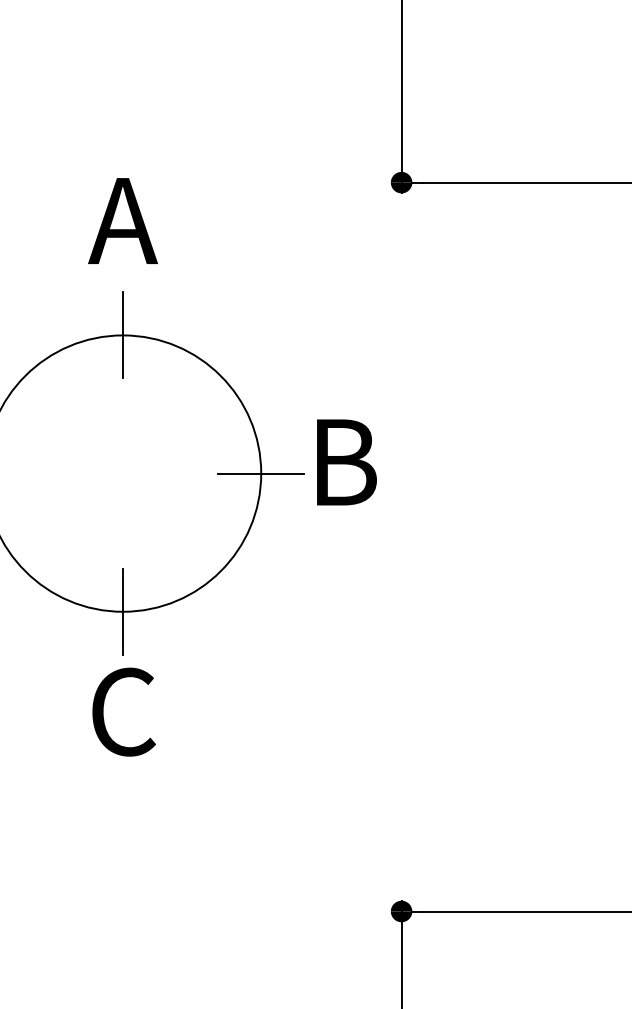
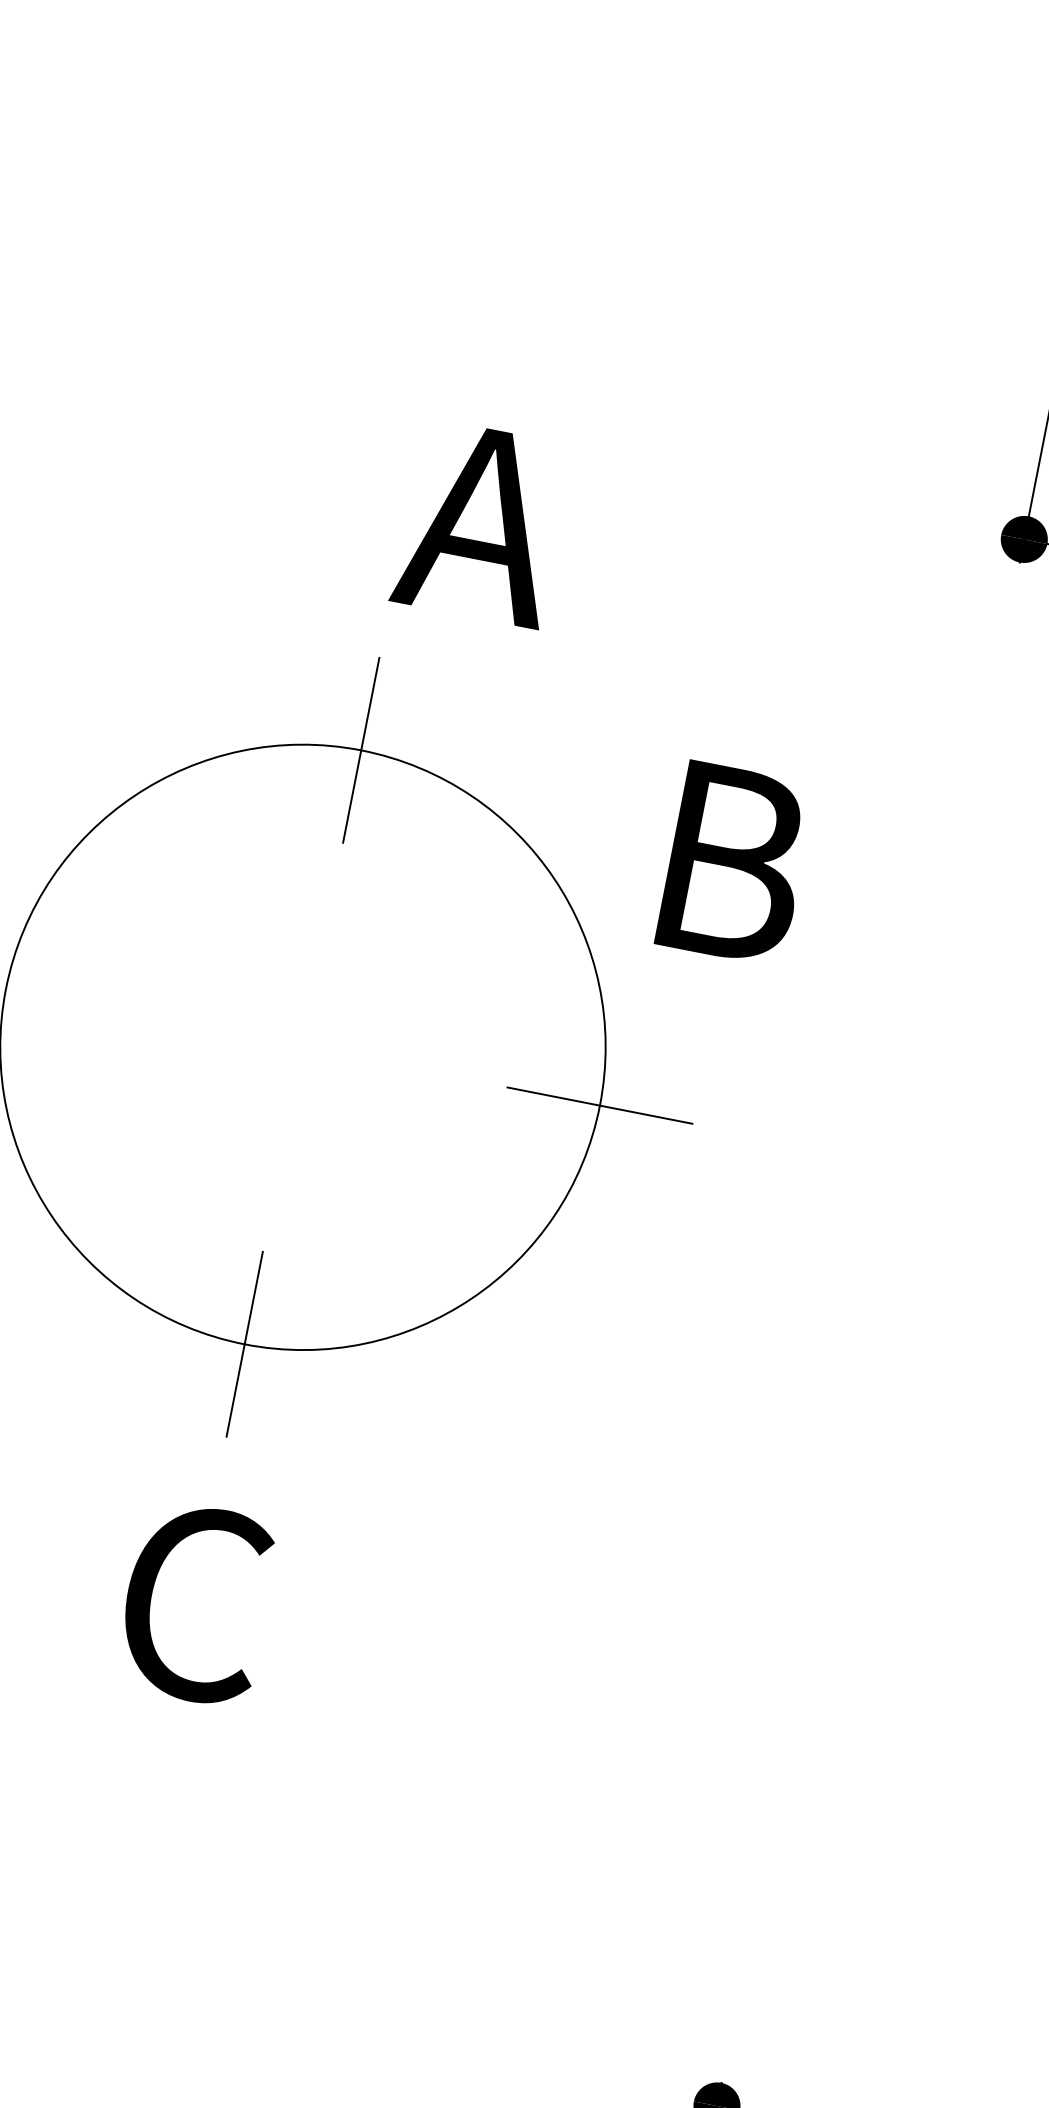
text: (122, 220) -> (480, 521), moved
text: (346, 462) -> (734, 864), moved
text: (123, 711) -> (195, 1601), moved

